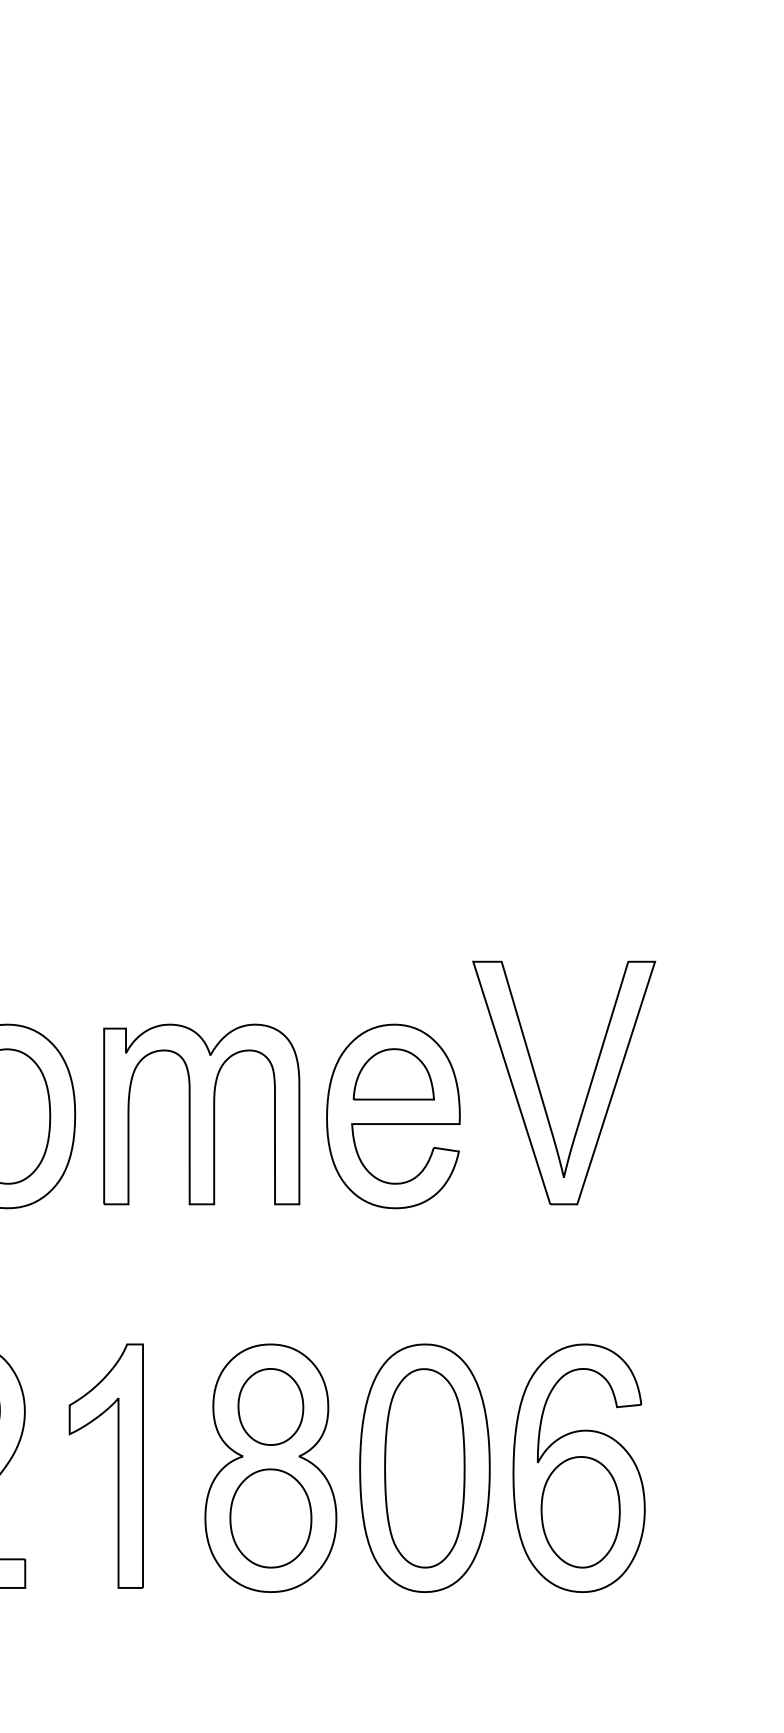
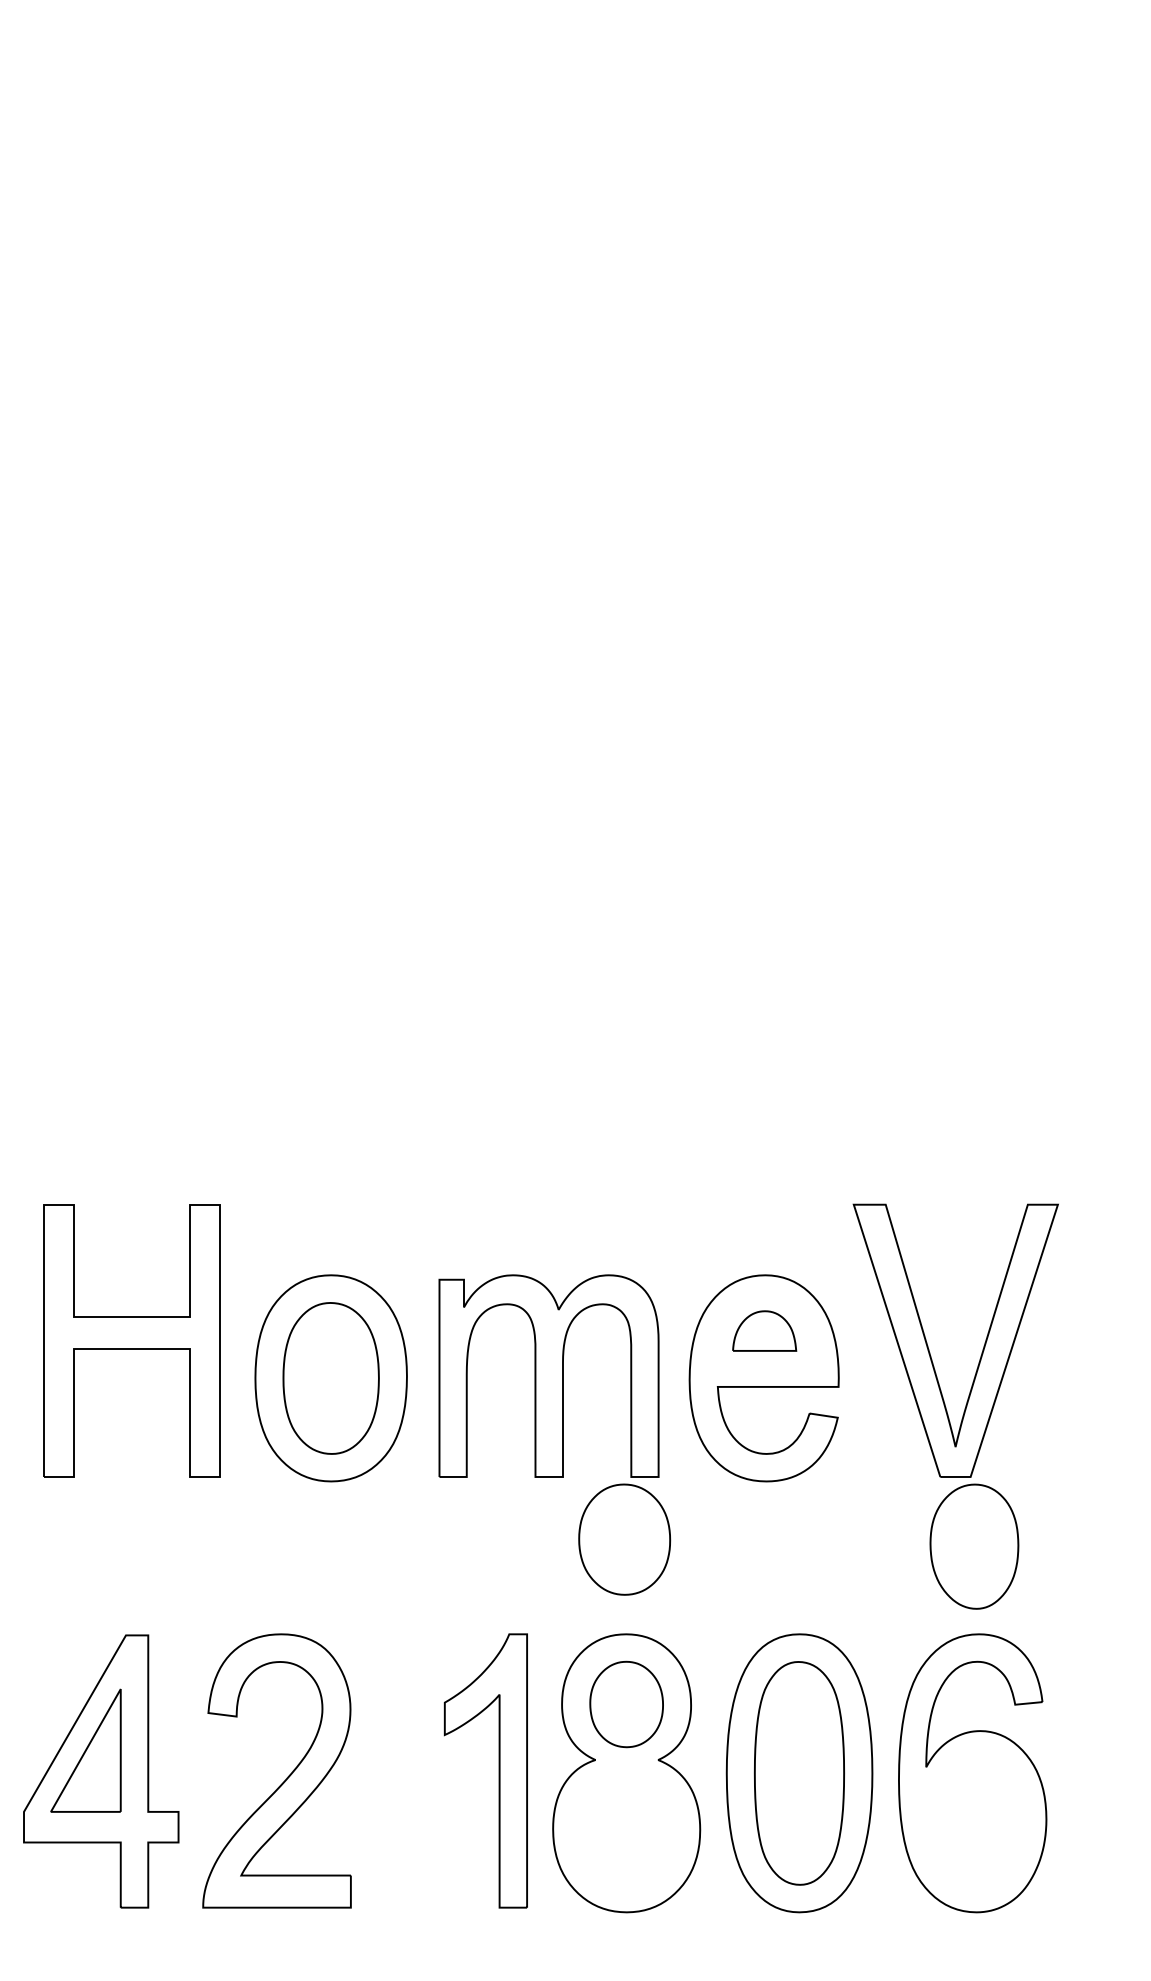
part: (393, 1073) -> (764, 1330), size x0.7
part: (117, 1465) -> (498, 1770), moved
part: (580, 1512) -> (974, 1546), moved
part: (270, 1518) -> (624, 1539), moved

